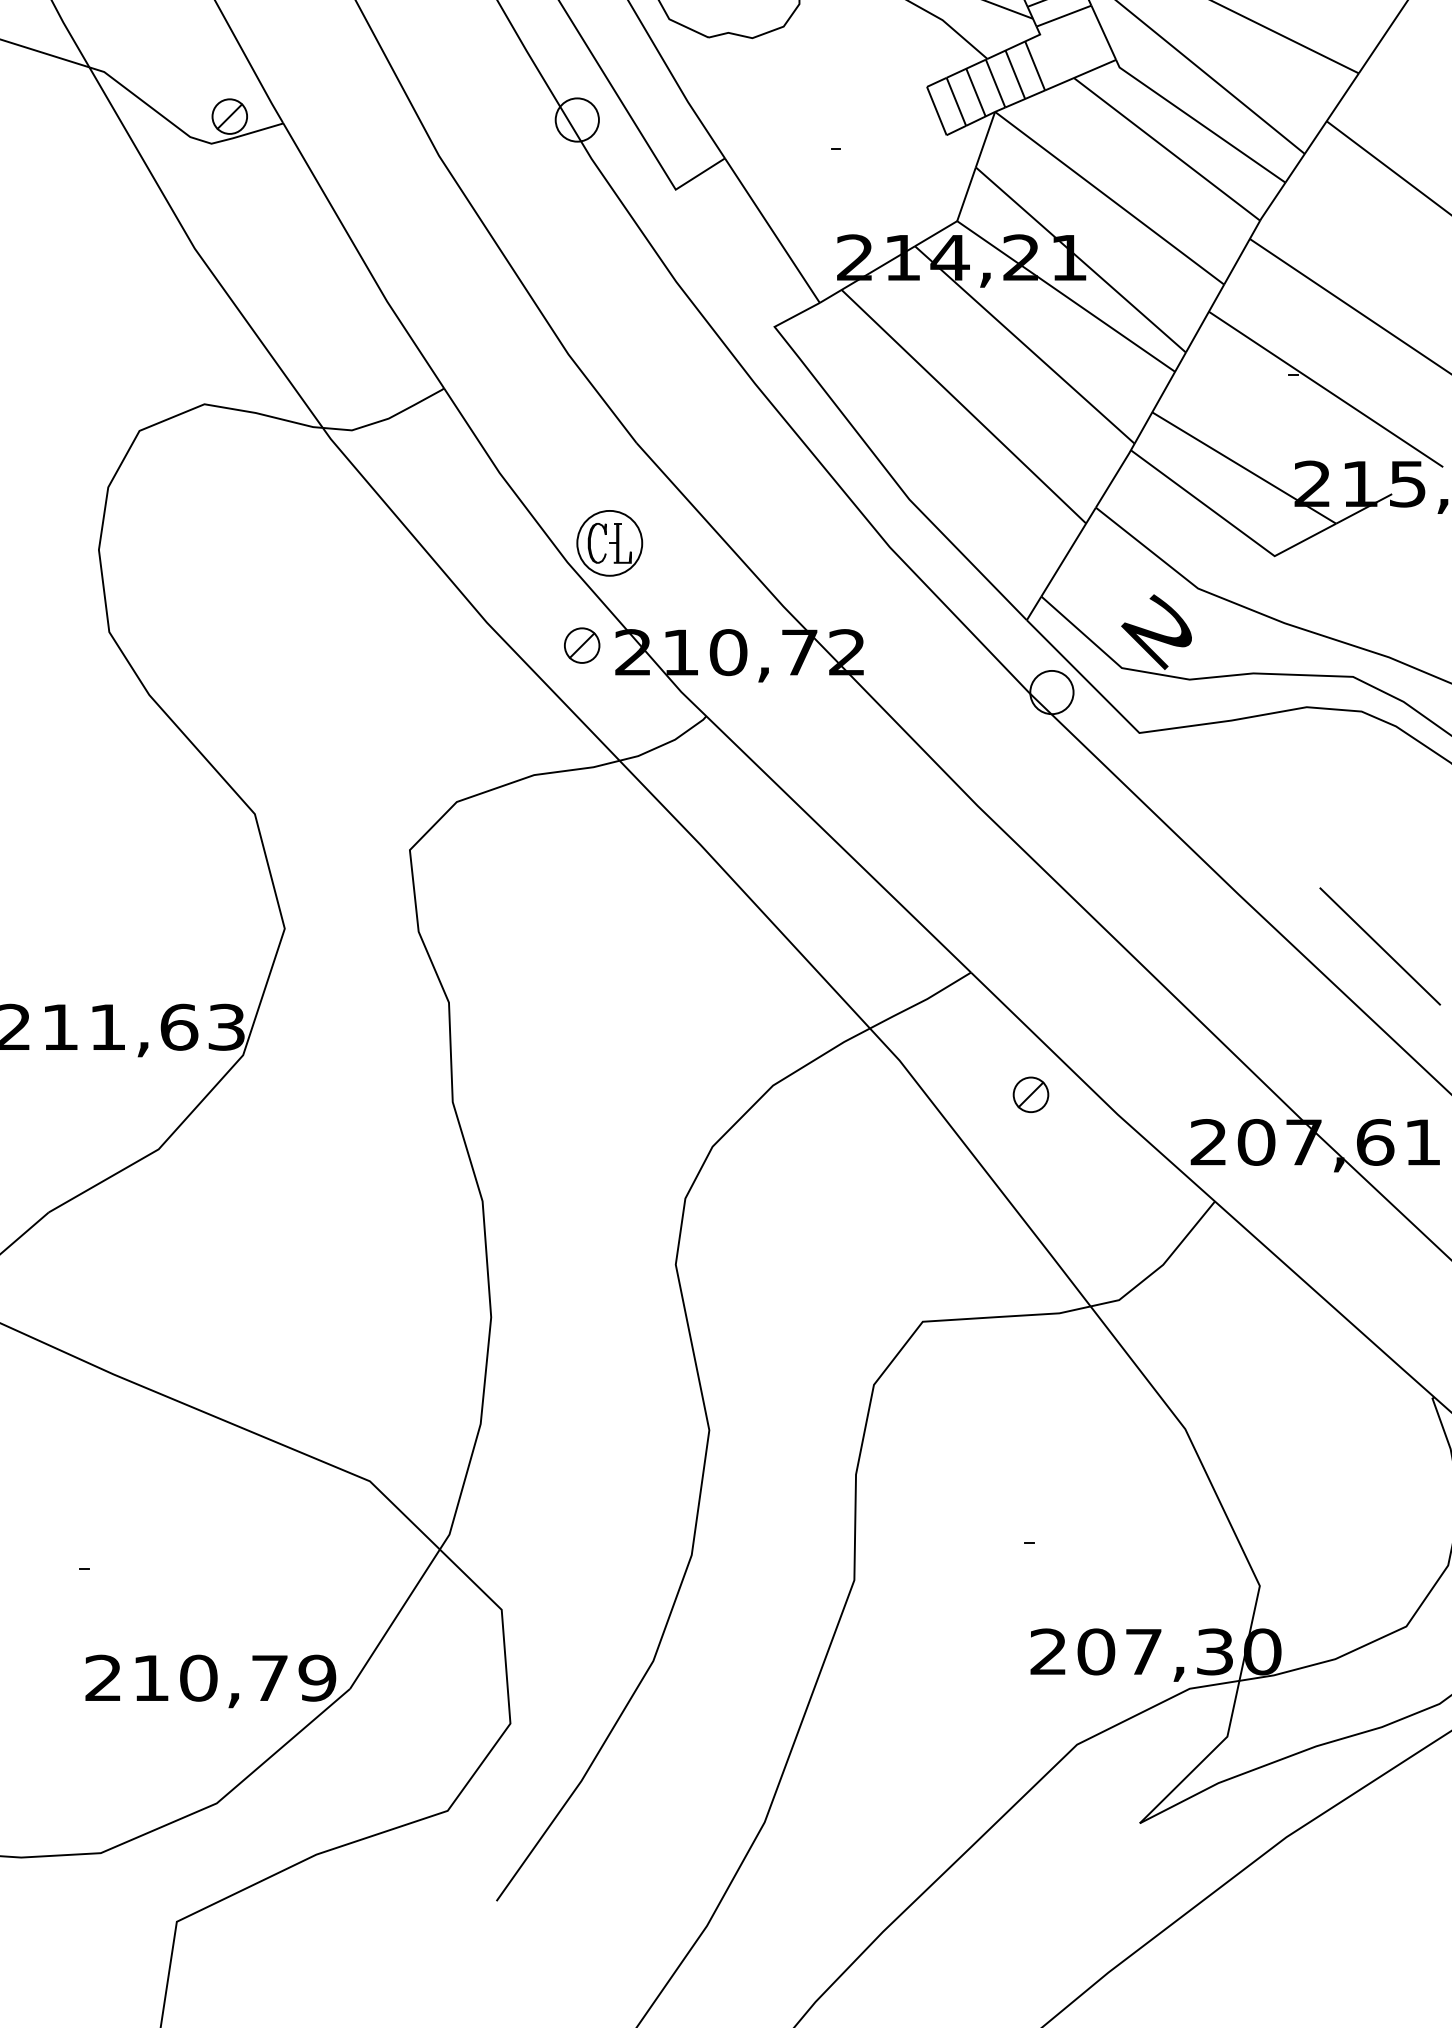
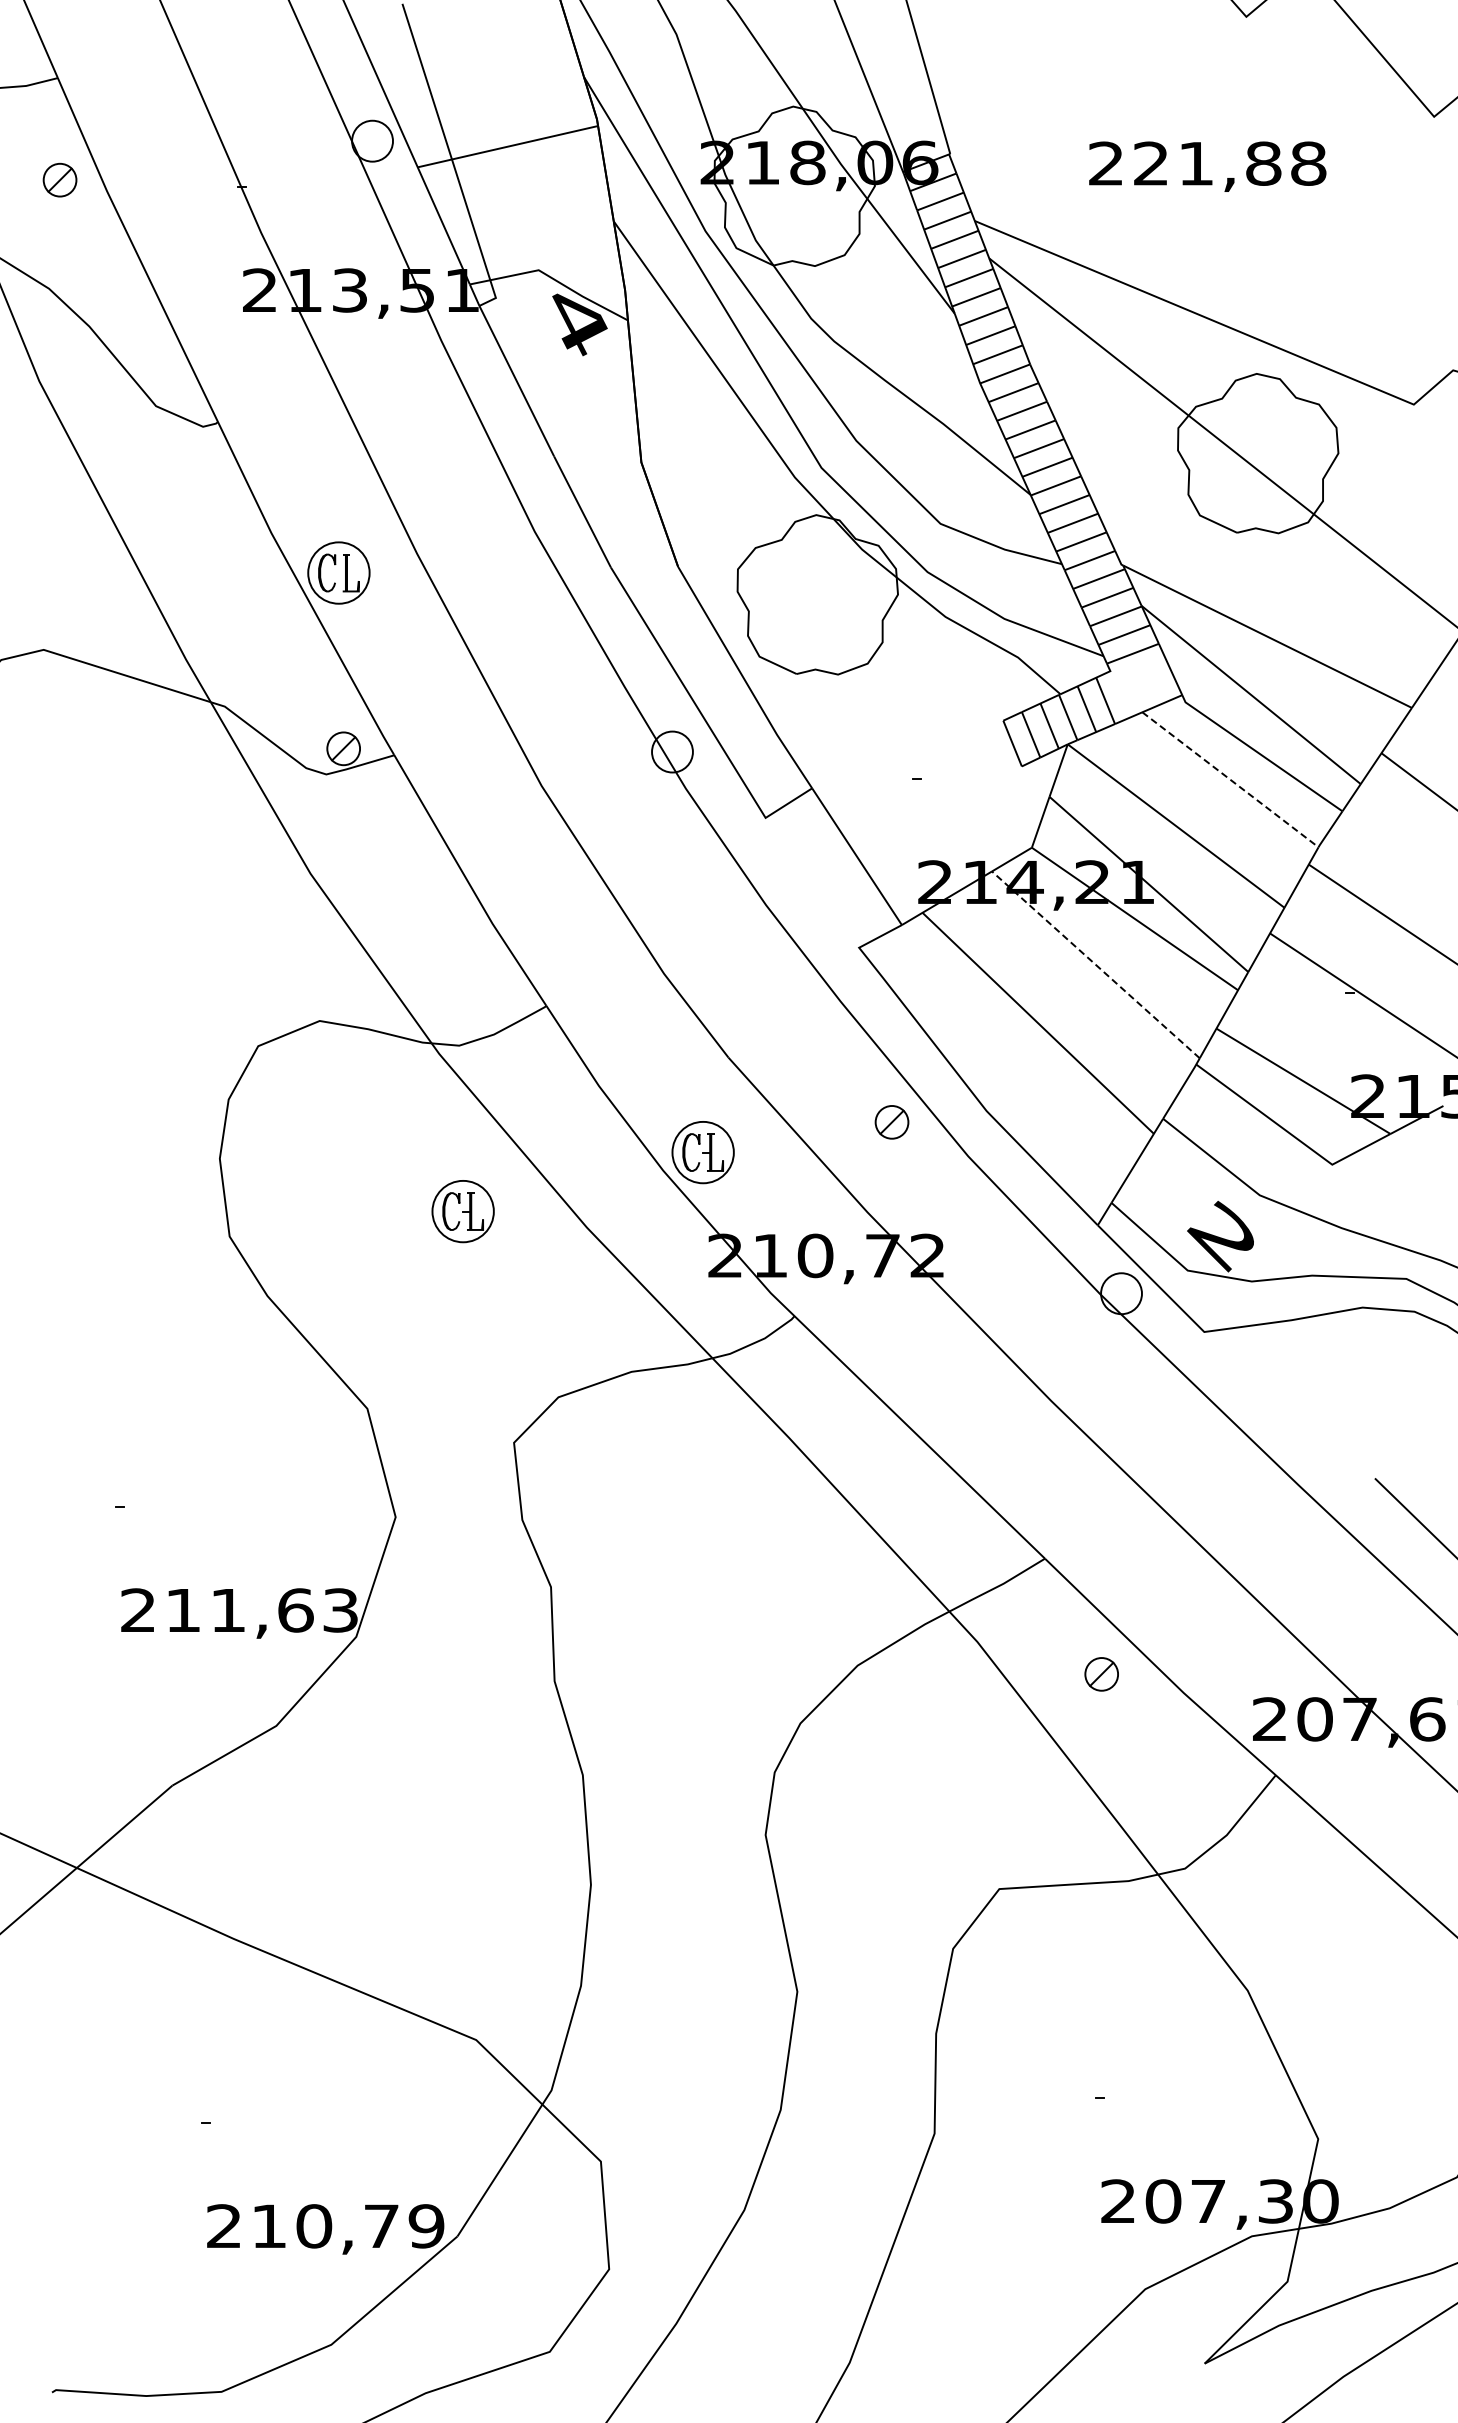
line: (1167, 149) -> (1230, 779), solid -> dashed
line: (1024, 344) -> (1095, 964), solid -> dashed
part: (355, 605) -> (462, 1211), added
part: (581, 645) -> (891, 1122), moved

